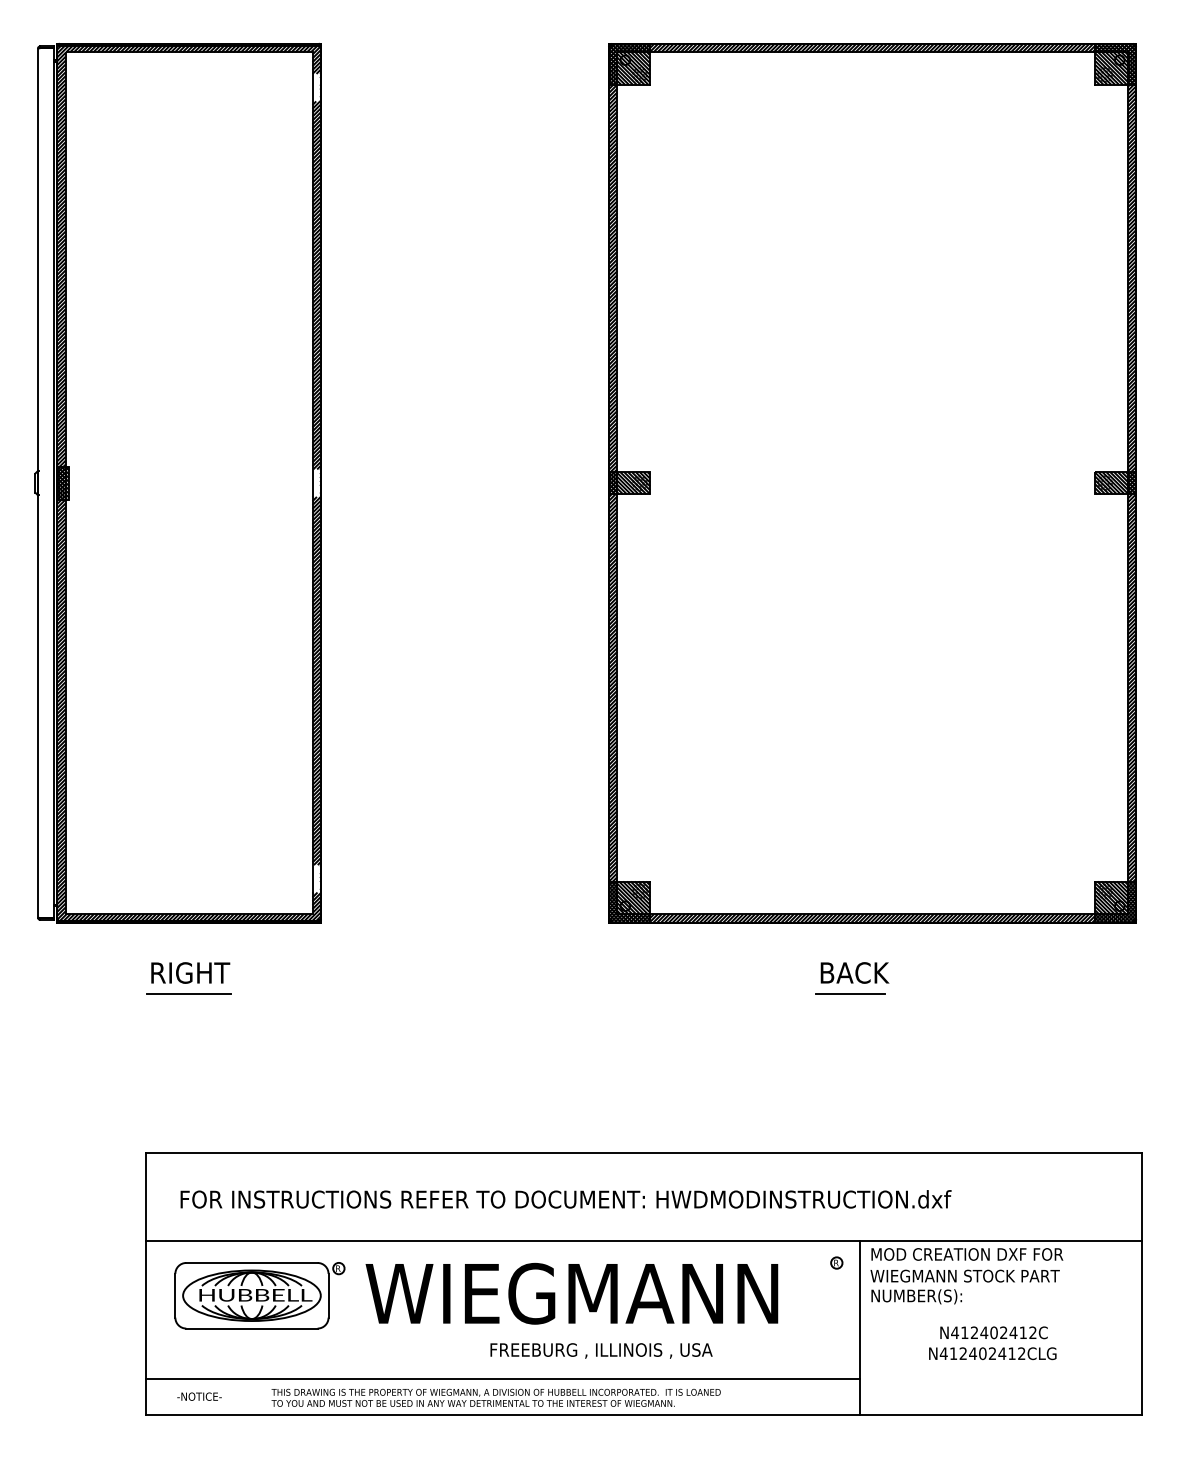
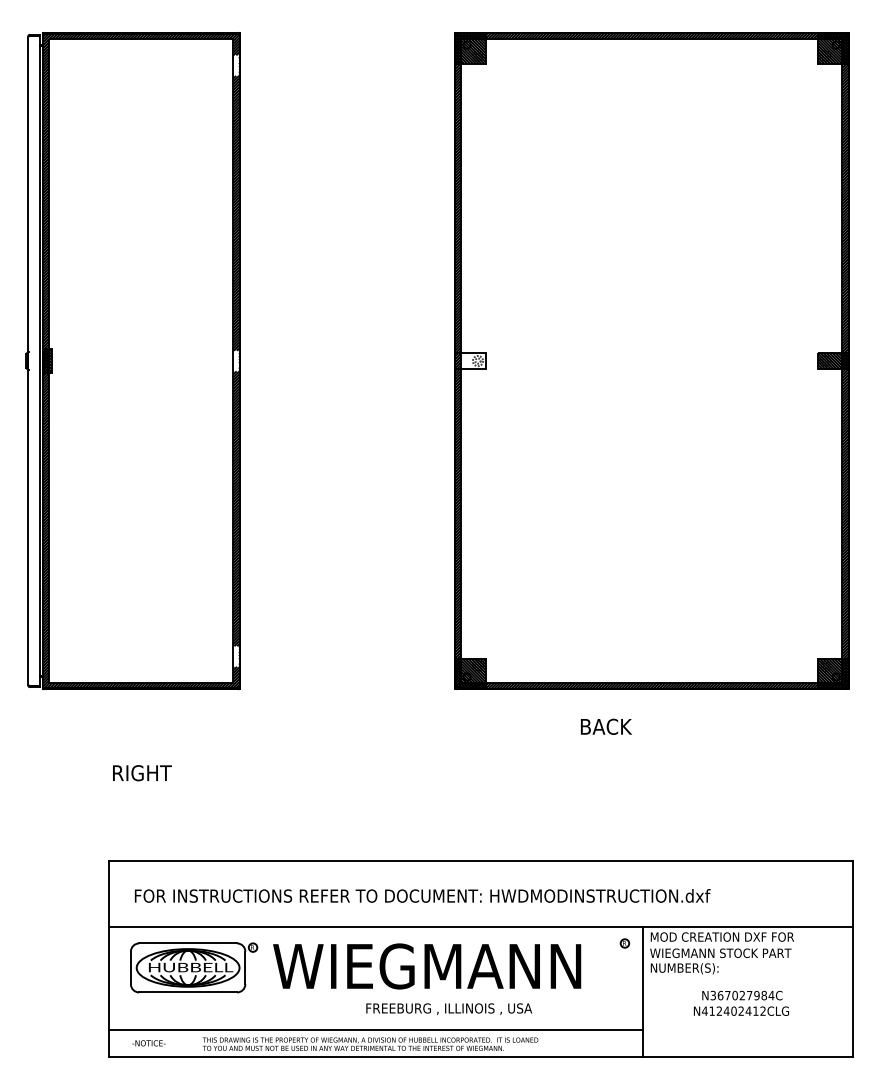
hatch: (629, 483) -> (470, 361), removed
text: (190, 972) -> (142, 772), moved
text: (854, 972) -> (606, 726), moved
line: (188, 993) -> (140, 742), removed
line: (850, 993) -> (635, 742), removed
text: (994, 1332) -> (742, 995), N412402412C -> N367027984C

